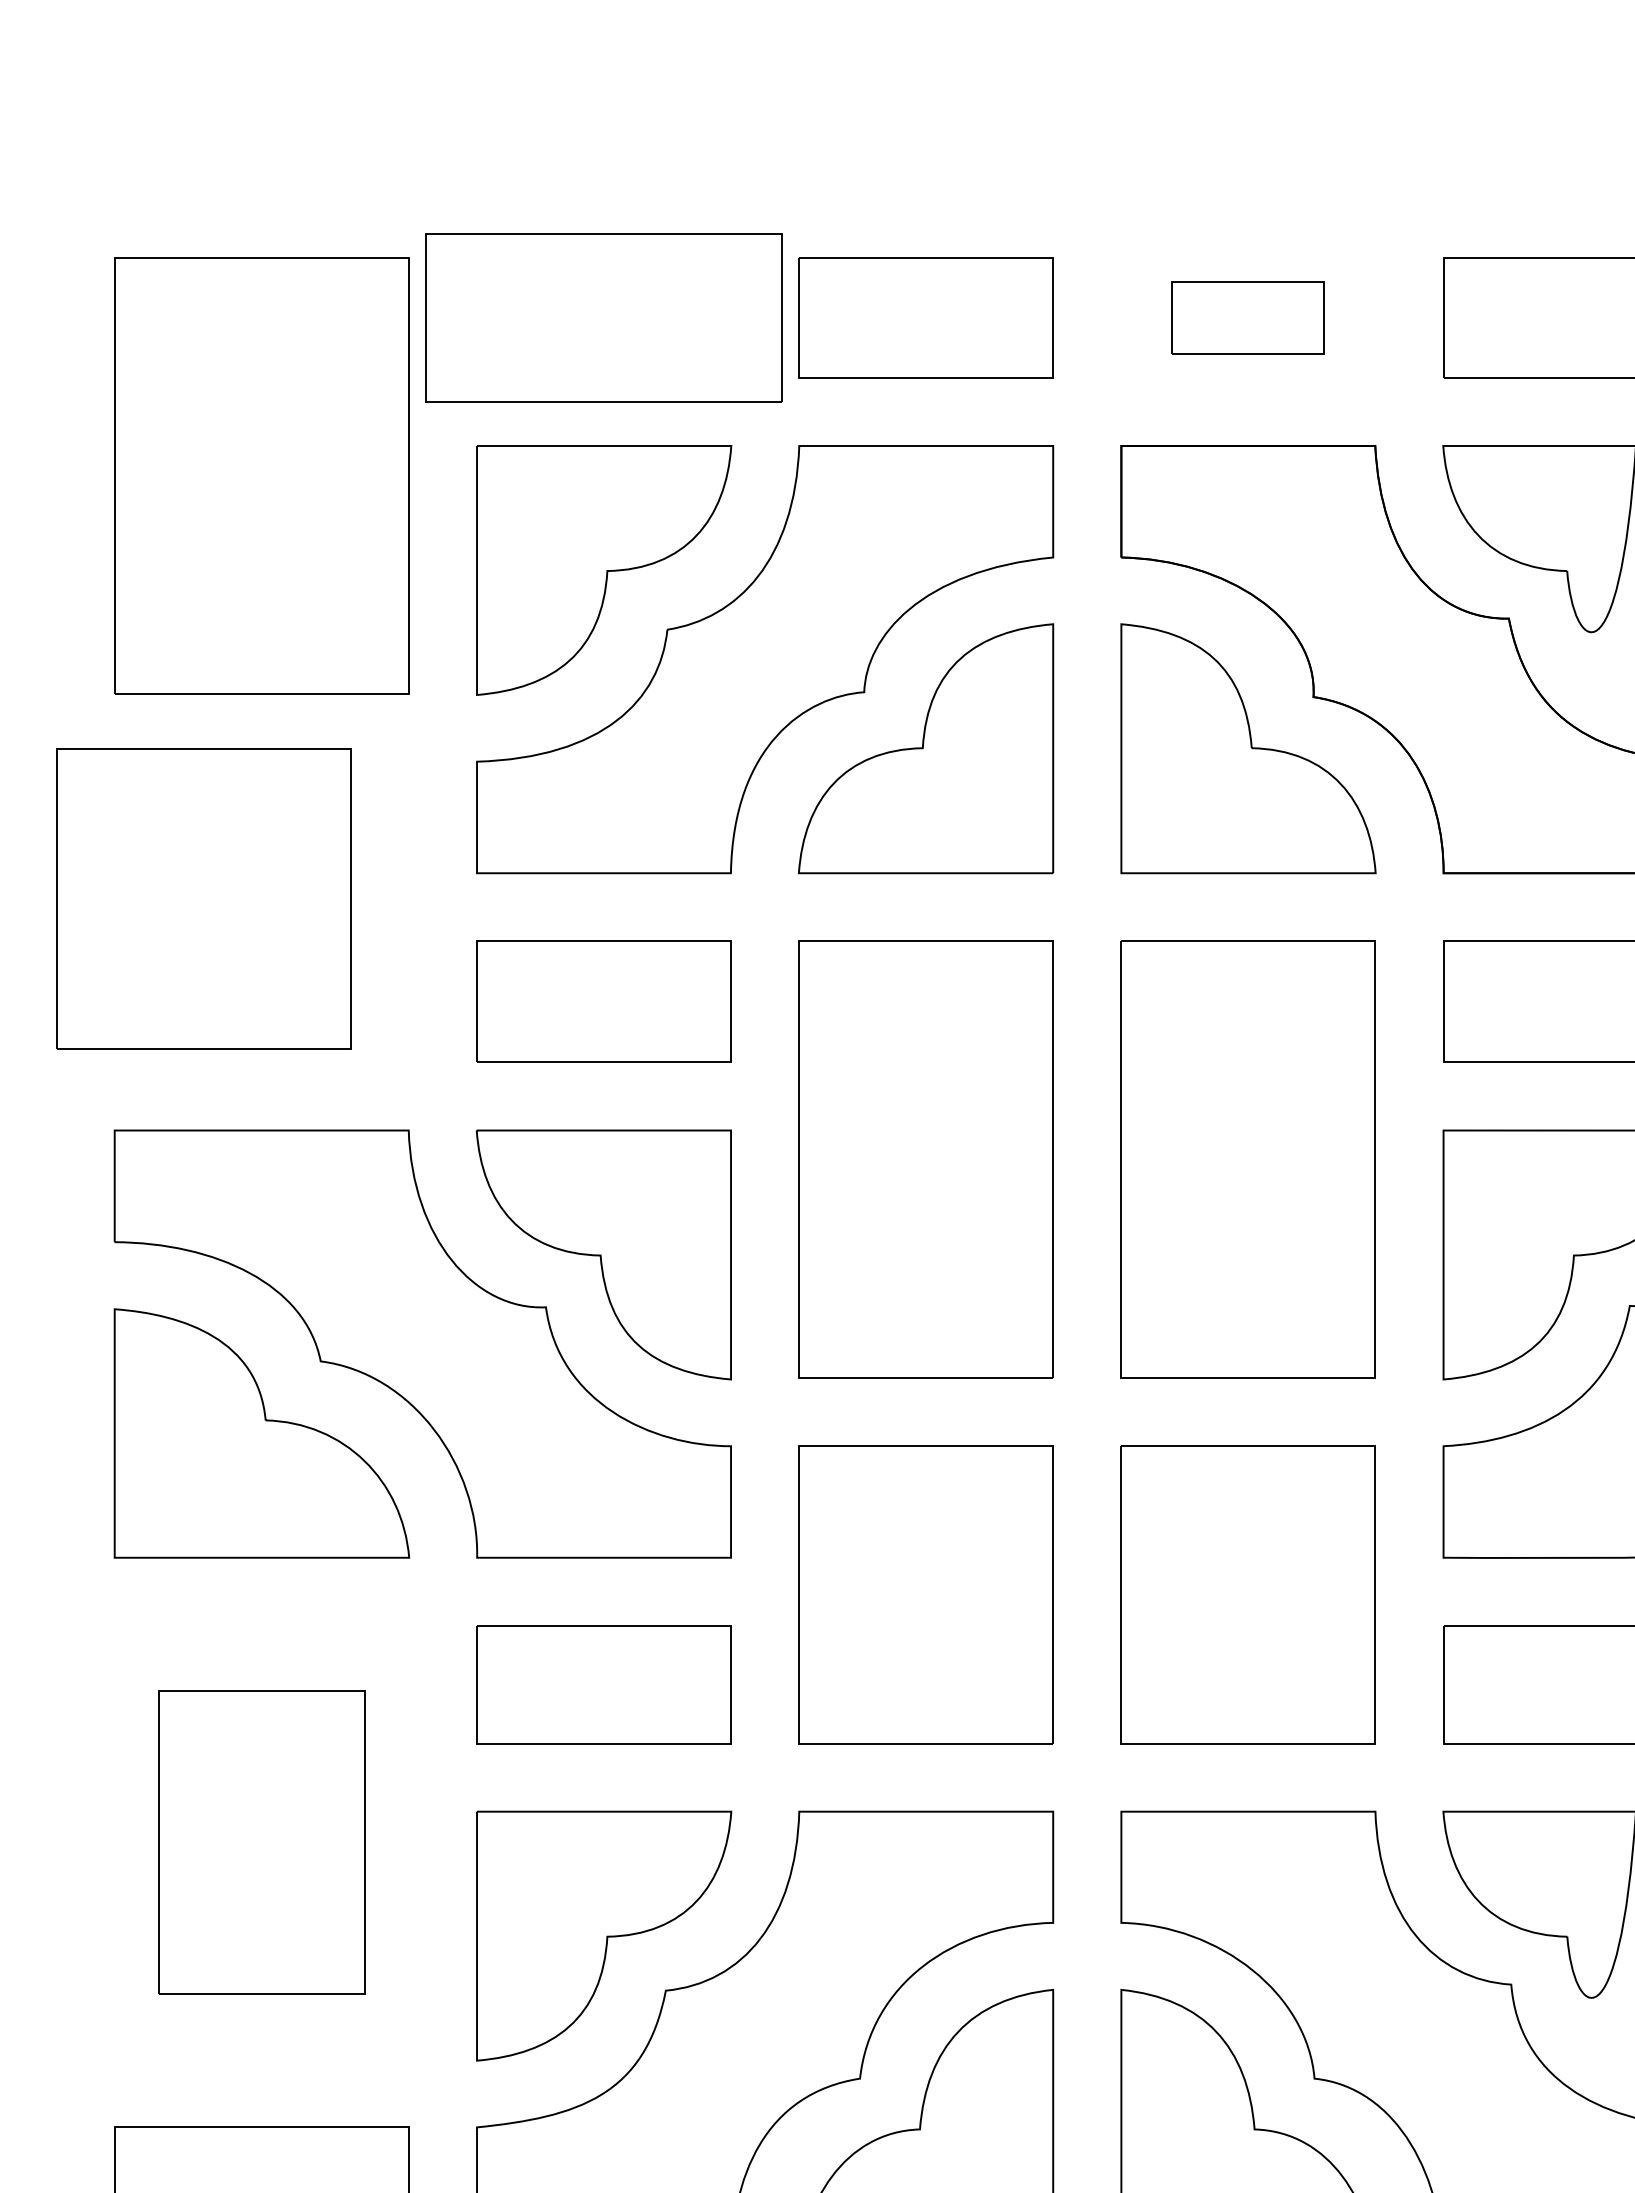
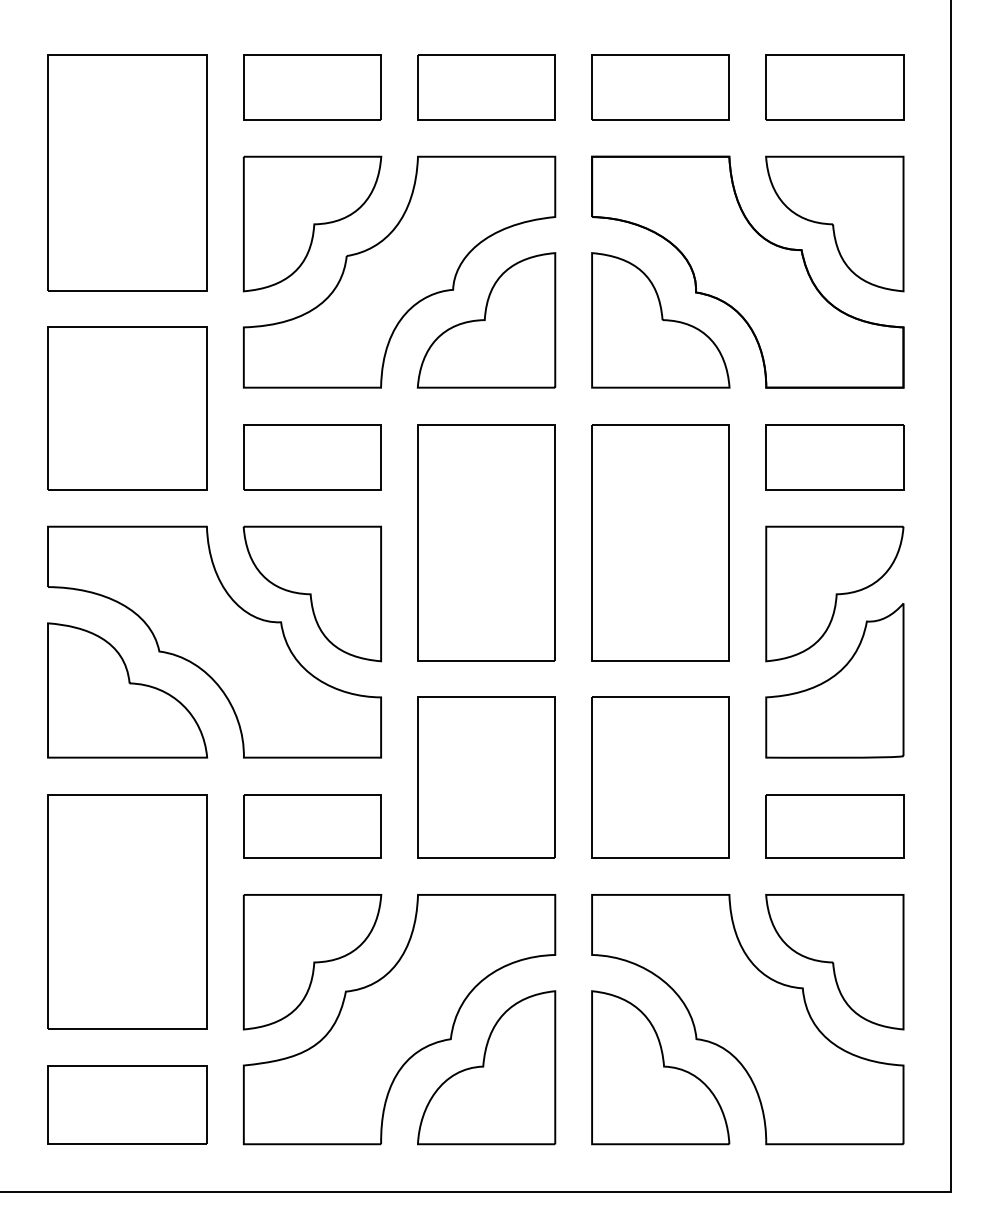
part: (604, 317) -> (312, 87), size x0.71
part: (1247, 317) -> (660, 87), size x1.67
part: (204, 898) -> (127, 408), moved
part: (261, 1842) -> (127, 911), size x1.43

